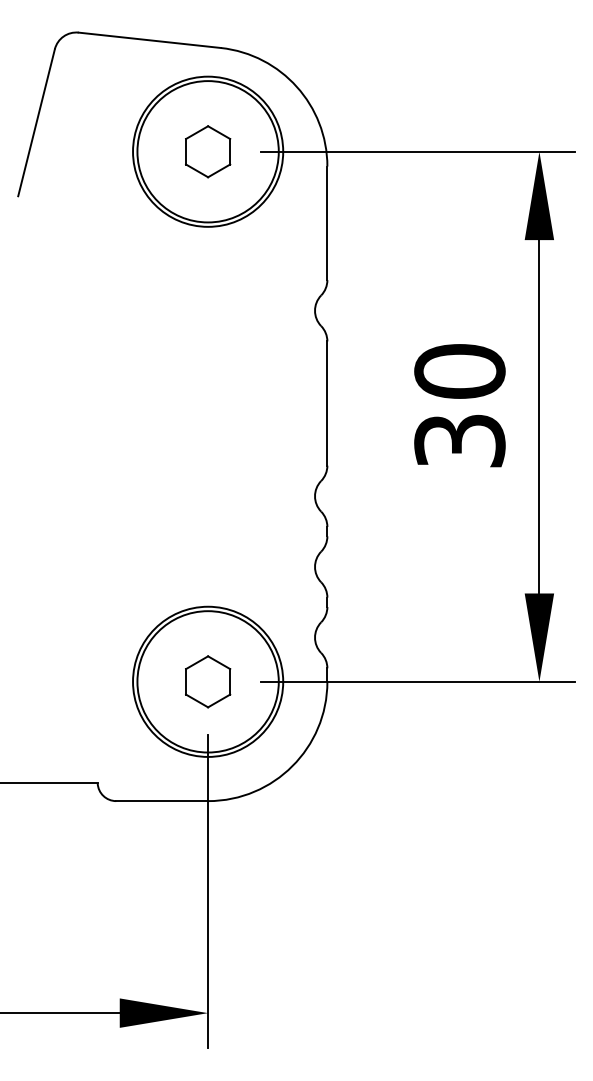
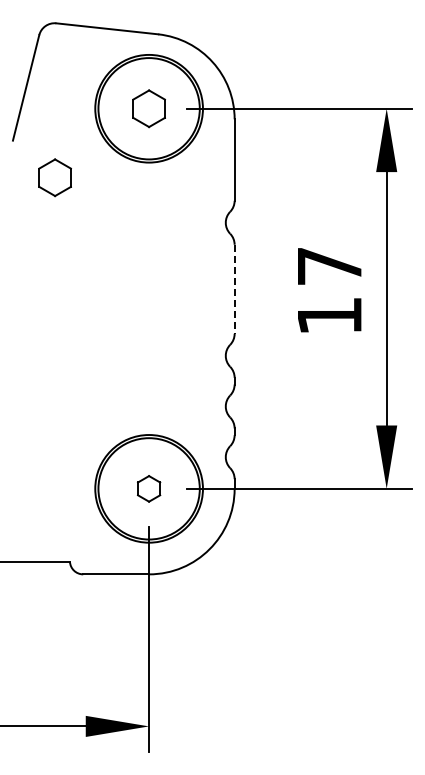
part: (76, 247) -> (54, 177), added
line: (327, 403) -> (234, 289), solid -> dashed
text: (459, 405) -> (329, 290), 30 -> 17
part: (207, 681) -> (148, 488), size x0.7

